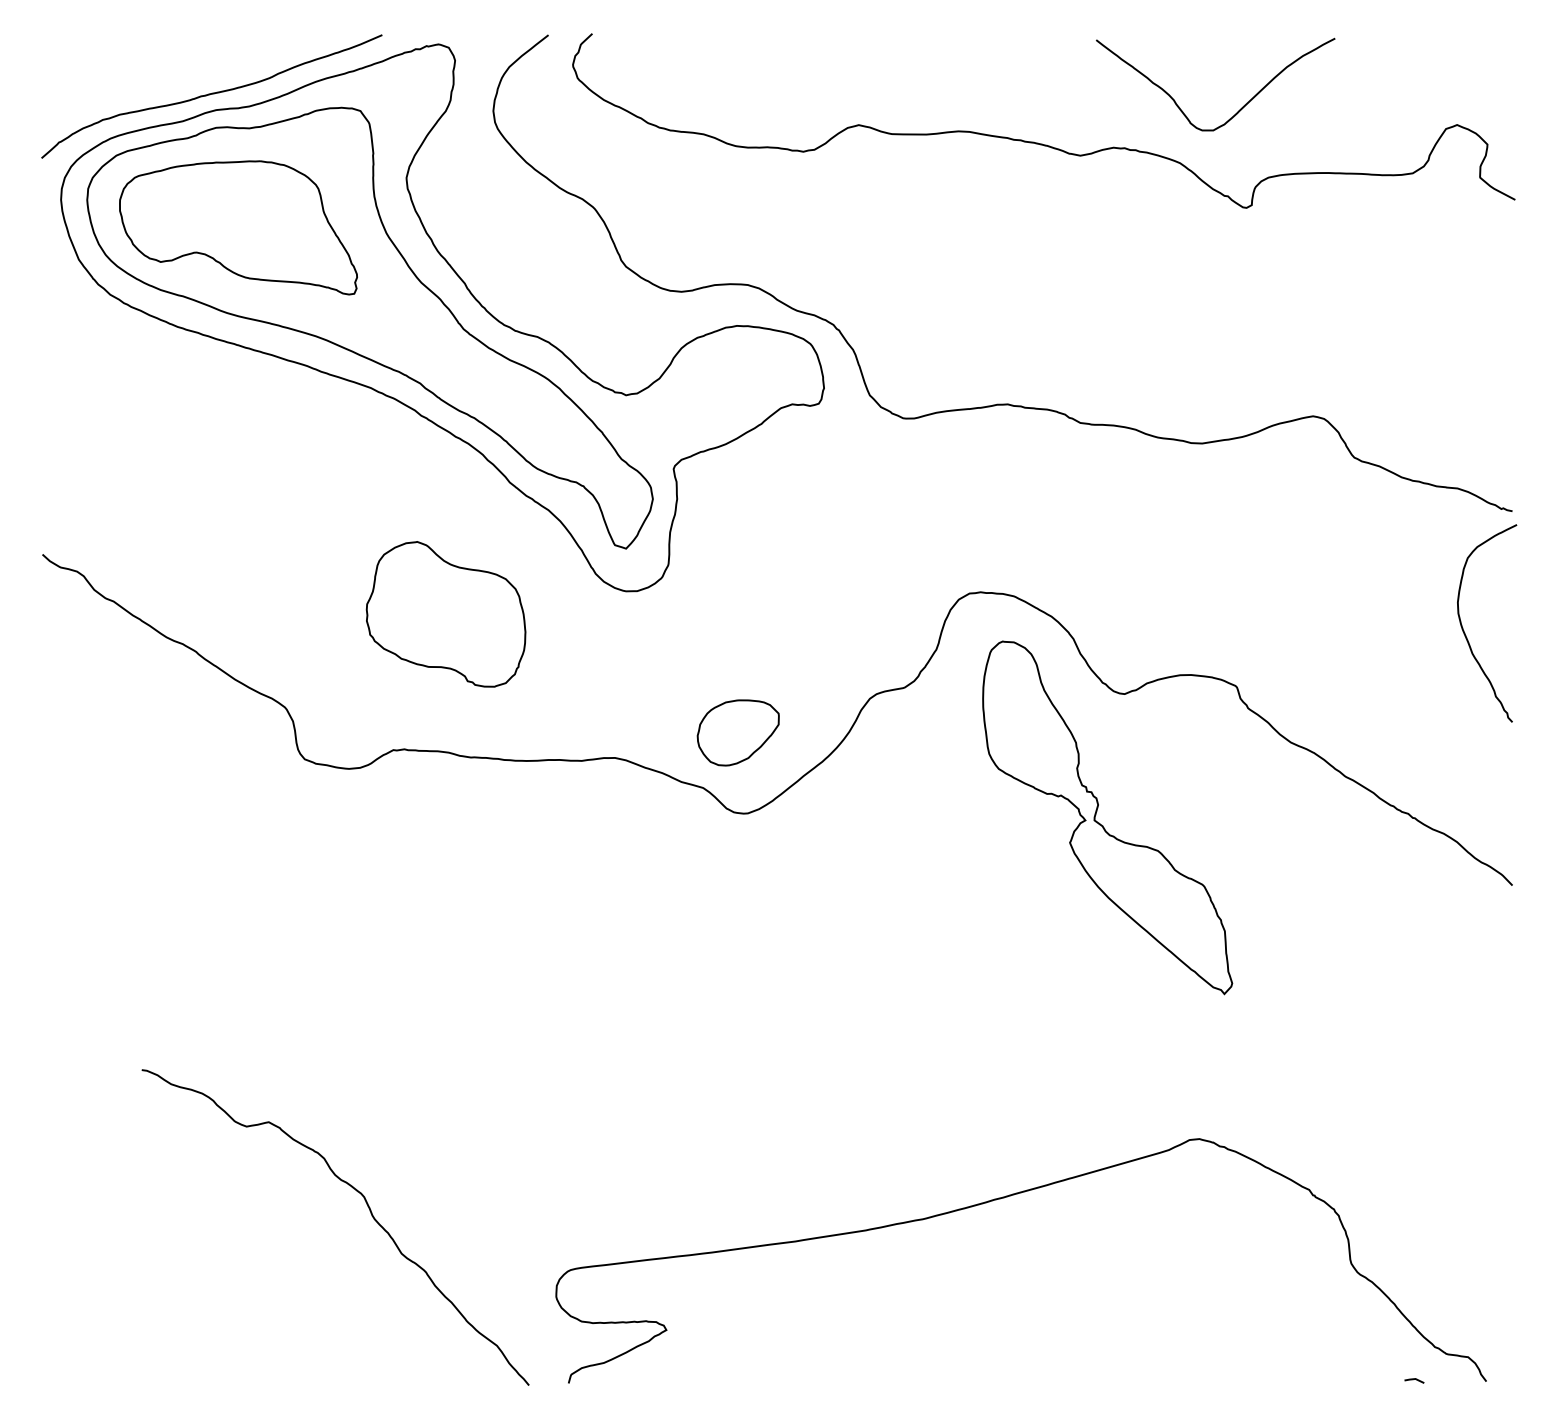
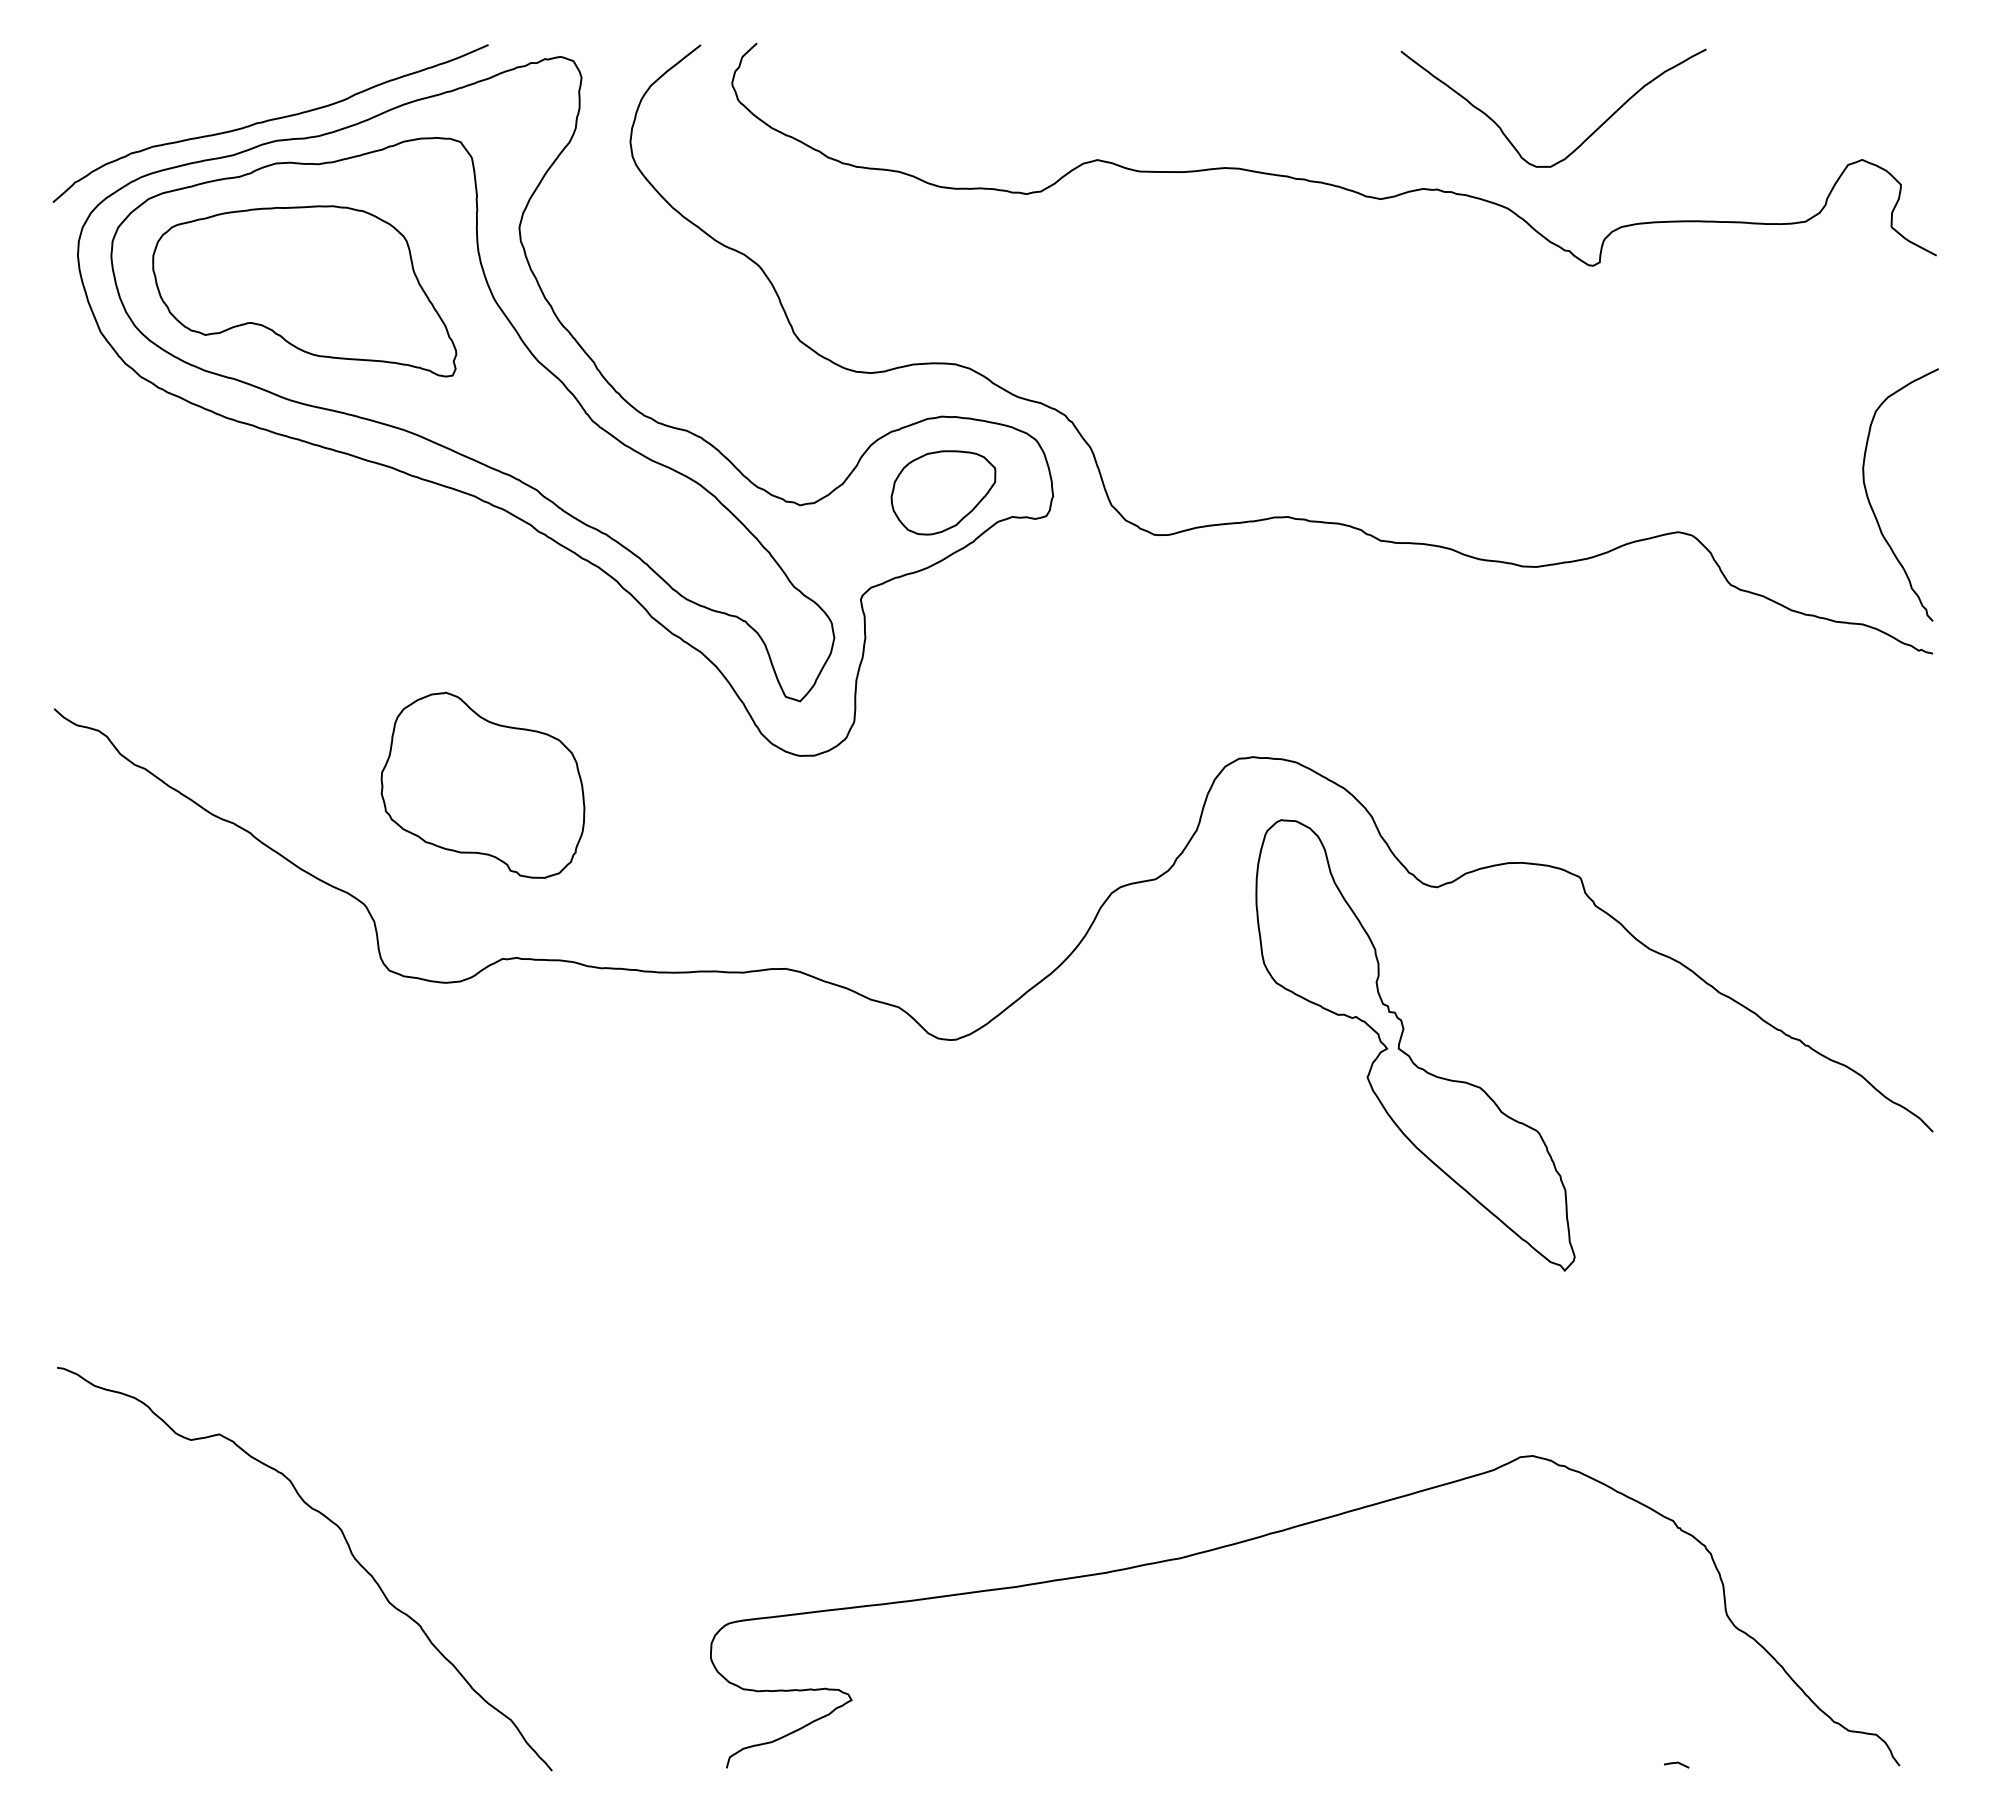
part: (445, 613) -> (482, 784), moved
curve: (1464, 630) -> (1871, 504), moved
part: (738, 732) -> (943, 492), moved
curve: (371, 1215) -> (350, 1553), moved
line: (1414, 1379) -> (1676, 1763), moved

